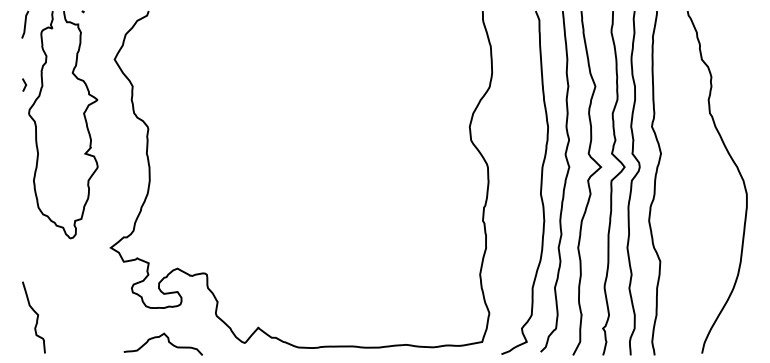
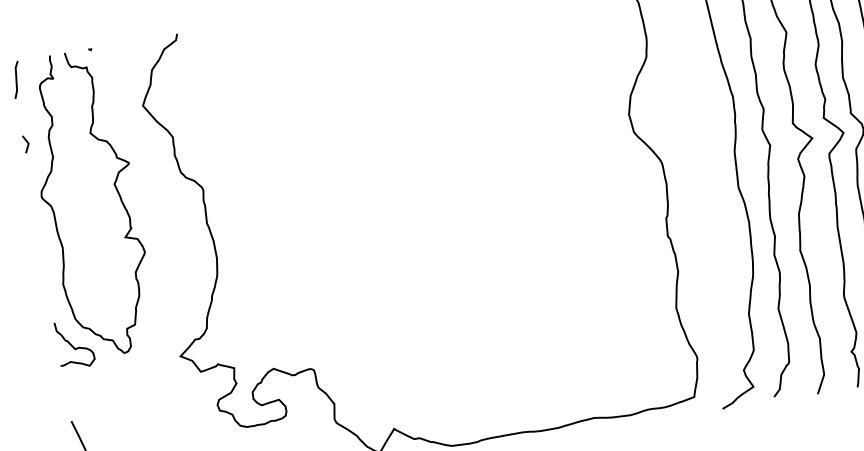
line: (24, 84) -> (26, 143), moved
curve: (33, 226) -> (73, 345), added

